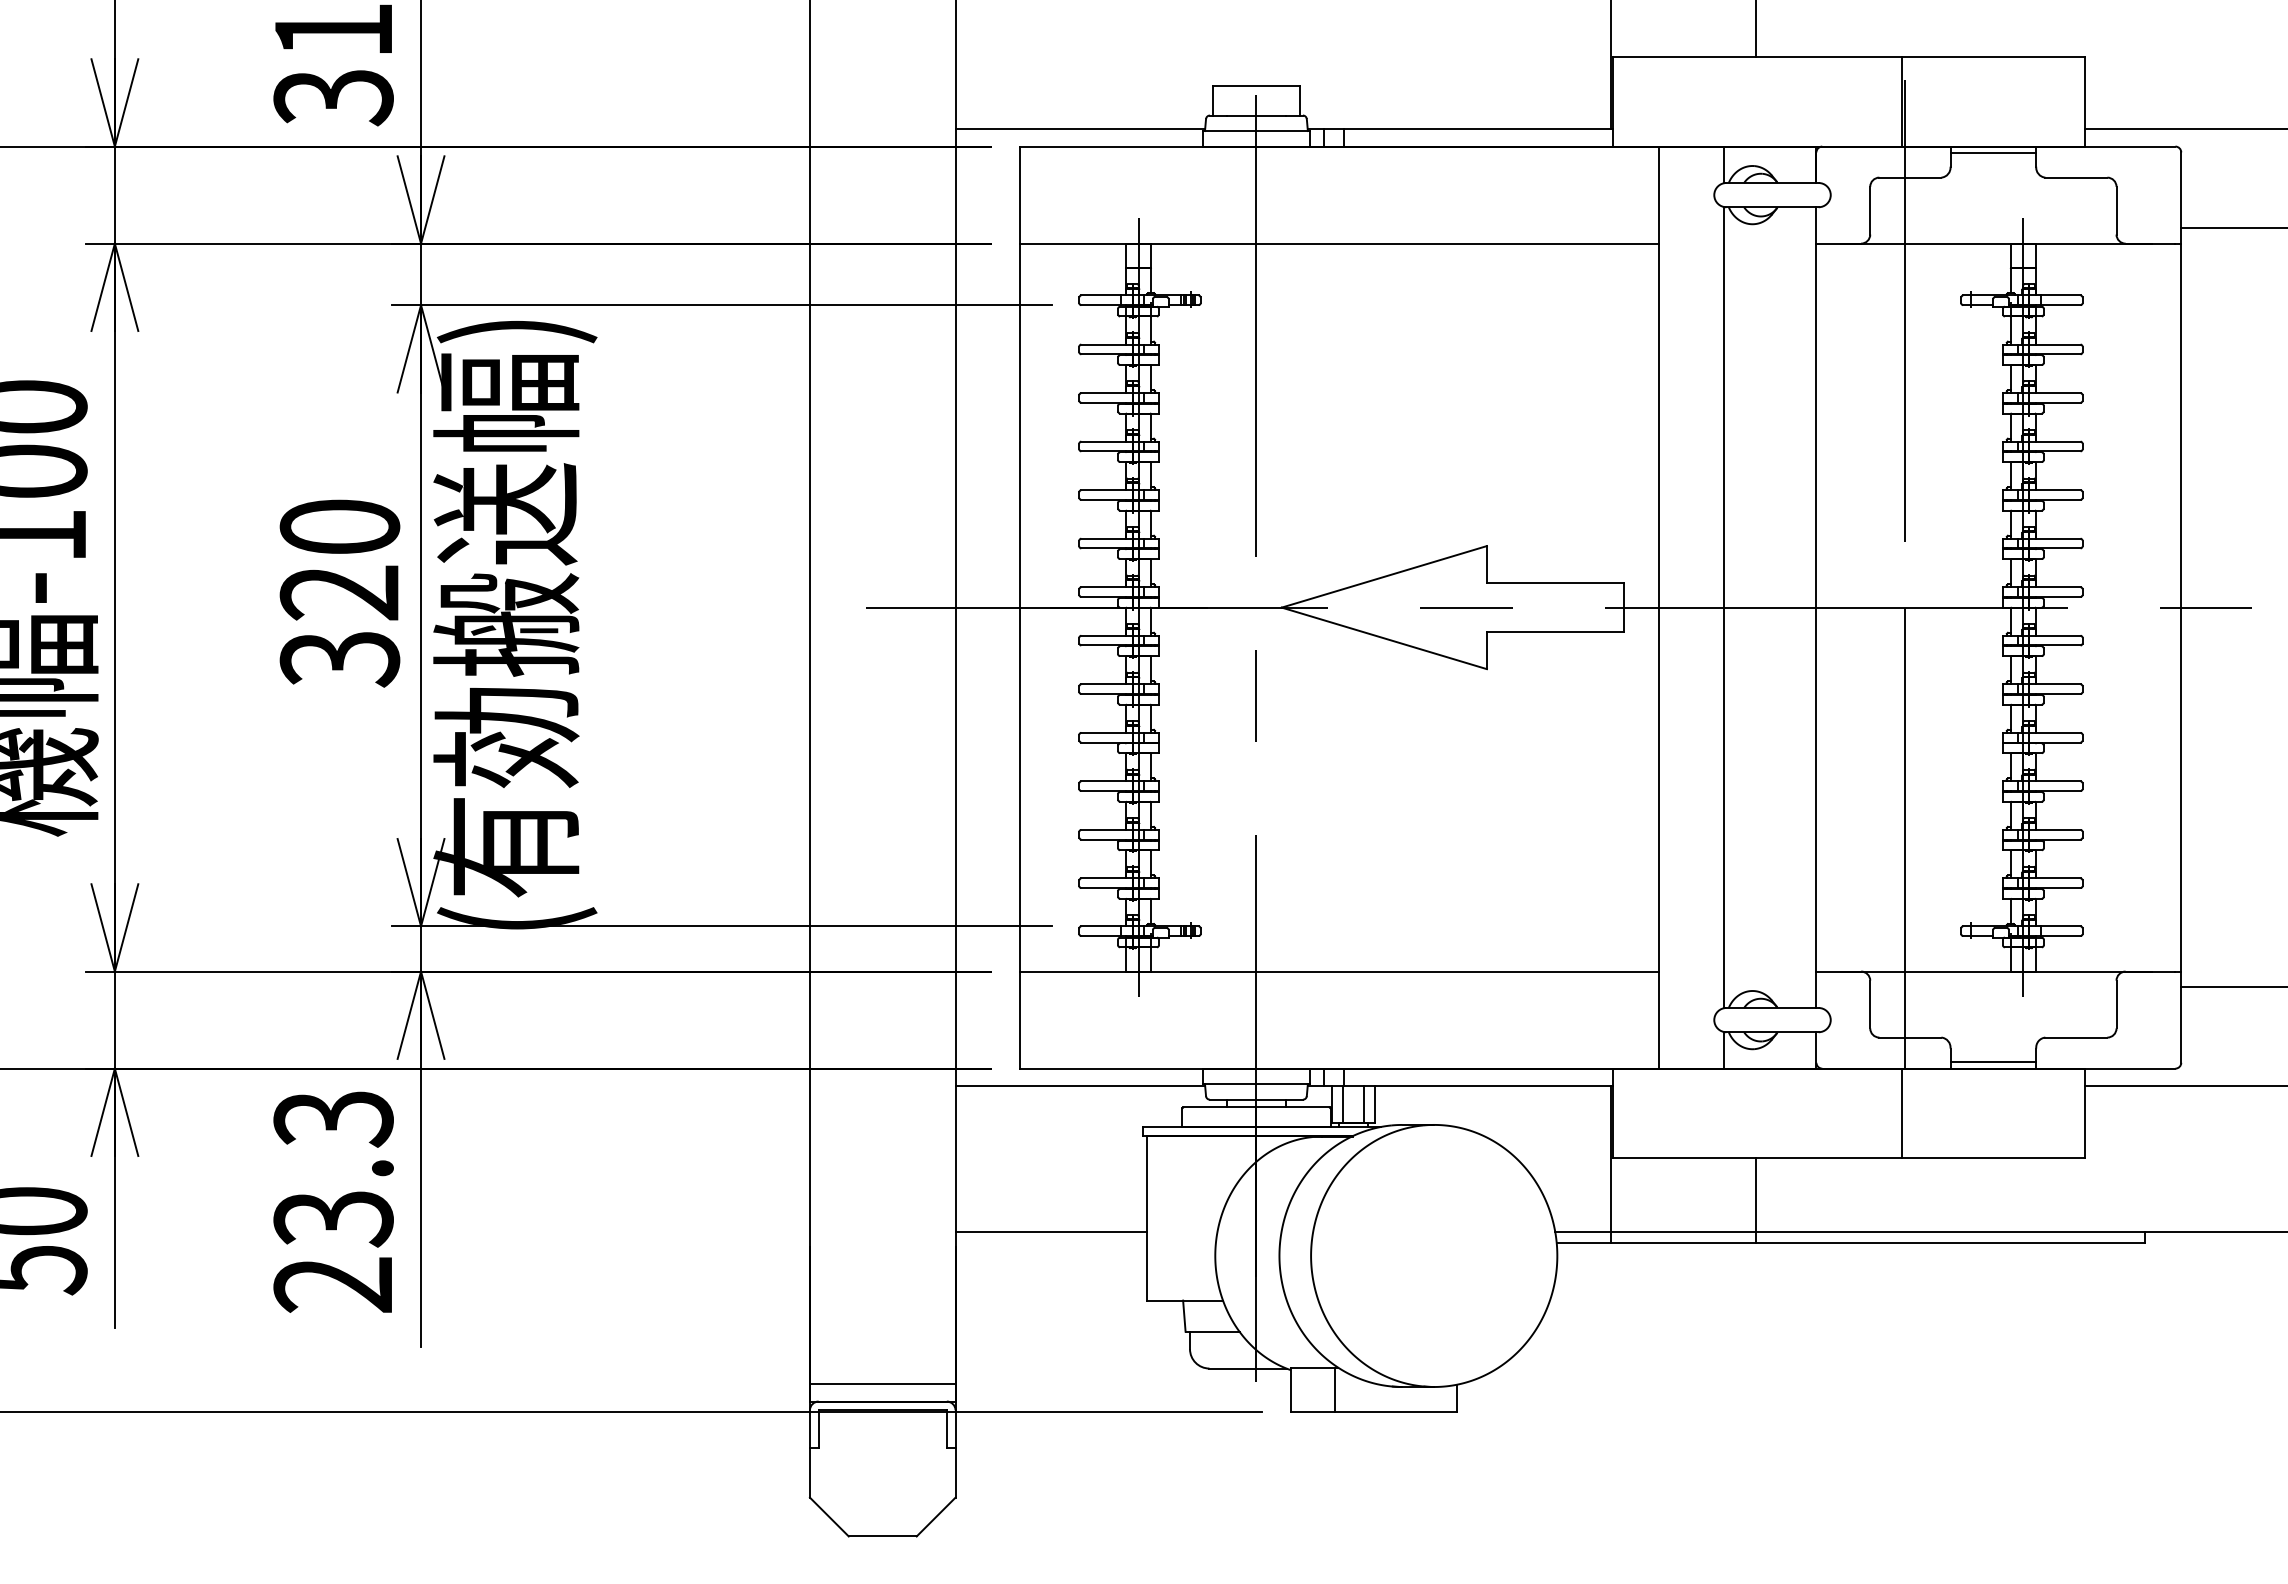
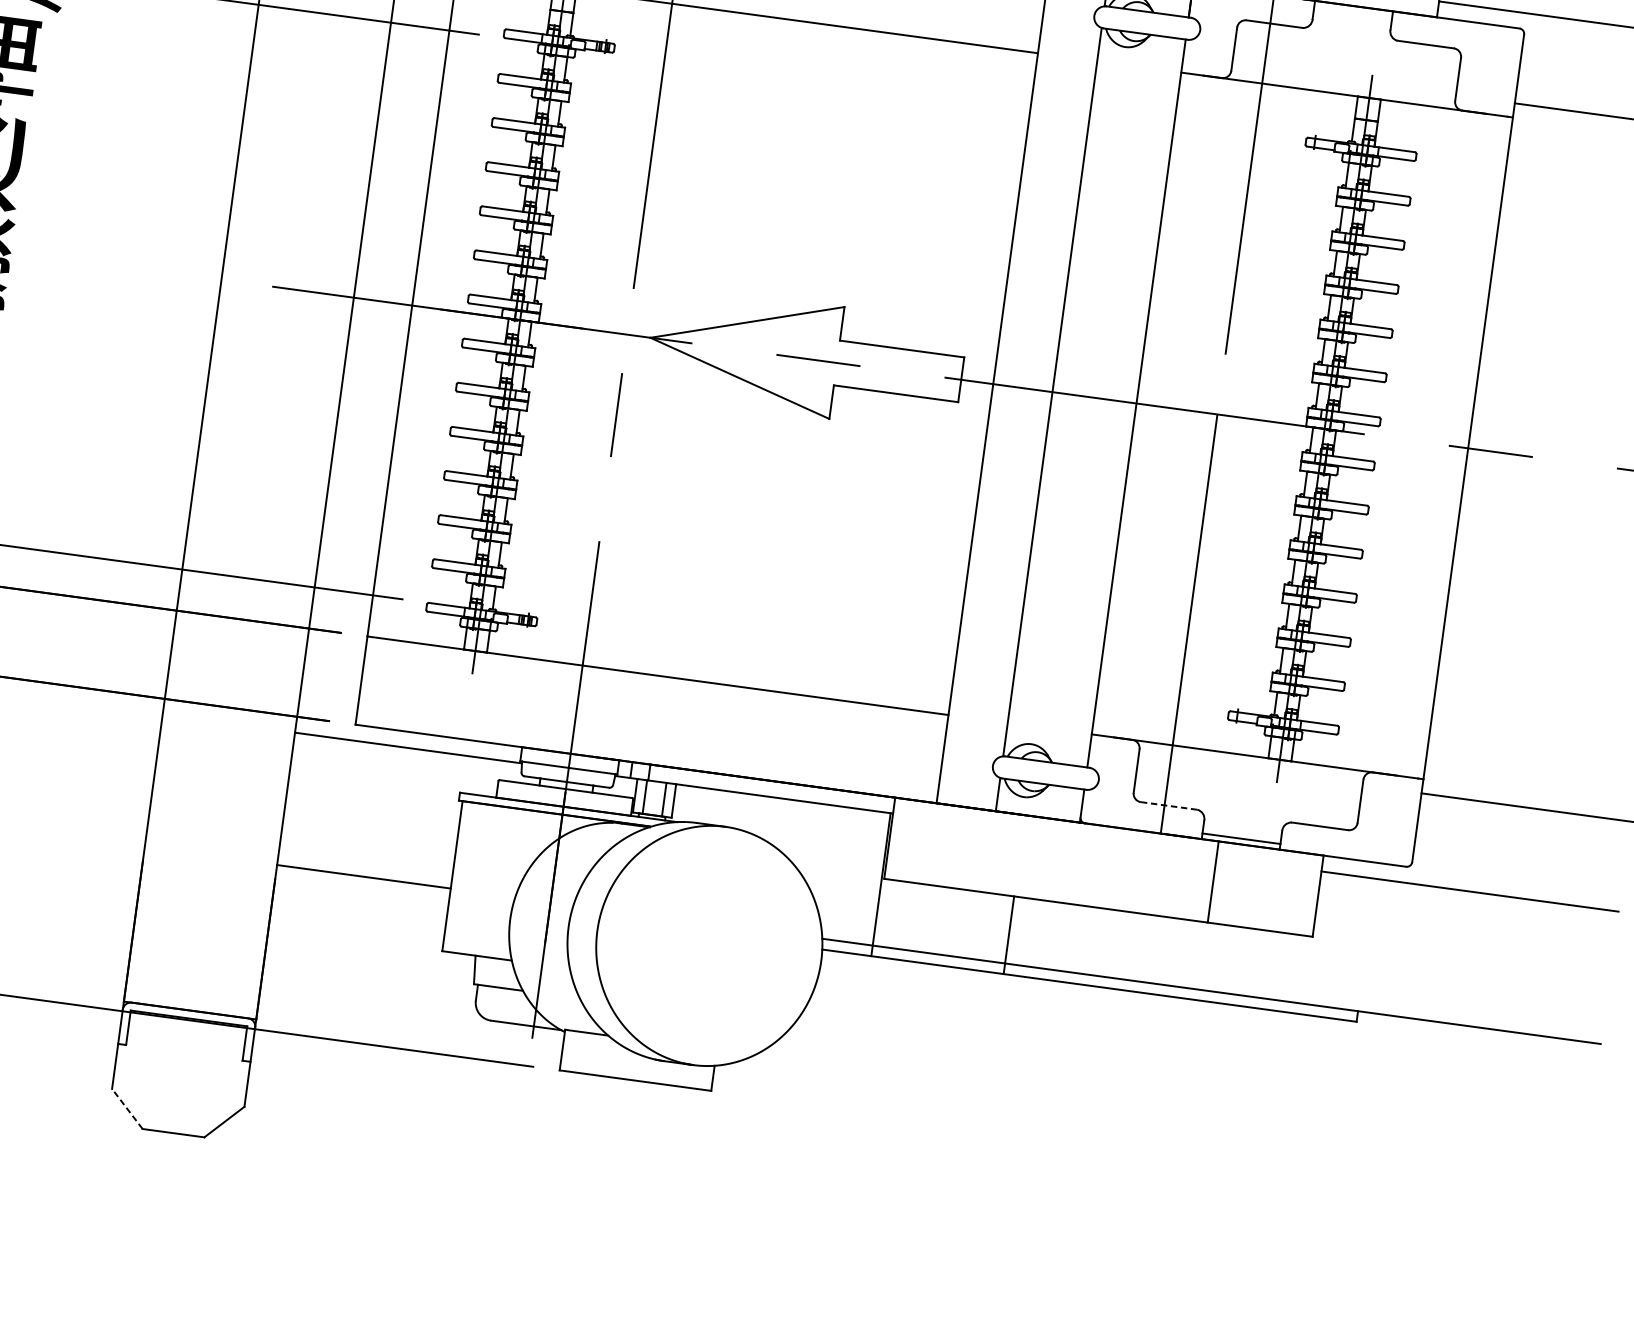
line: (1993, 152) -> (1353, 11), removed
line: (1910, 1037) -> (1169, 805), solid -> dashed
line: (1902, 1112) -> (1213, 881), moved
line: (882, 1384) -> (191, 994), removed
line: (1335, 1389) -> (603, 1055), removed
line: (829, 1516) -> (127, 1108), solid -> dashed

